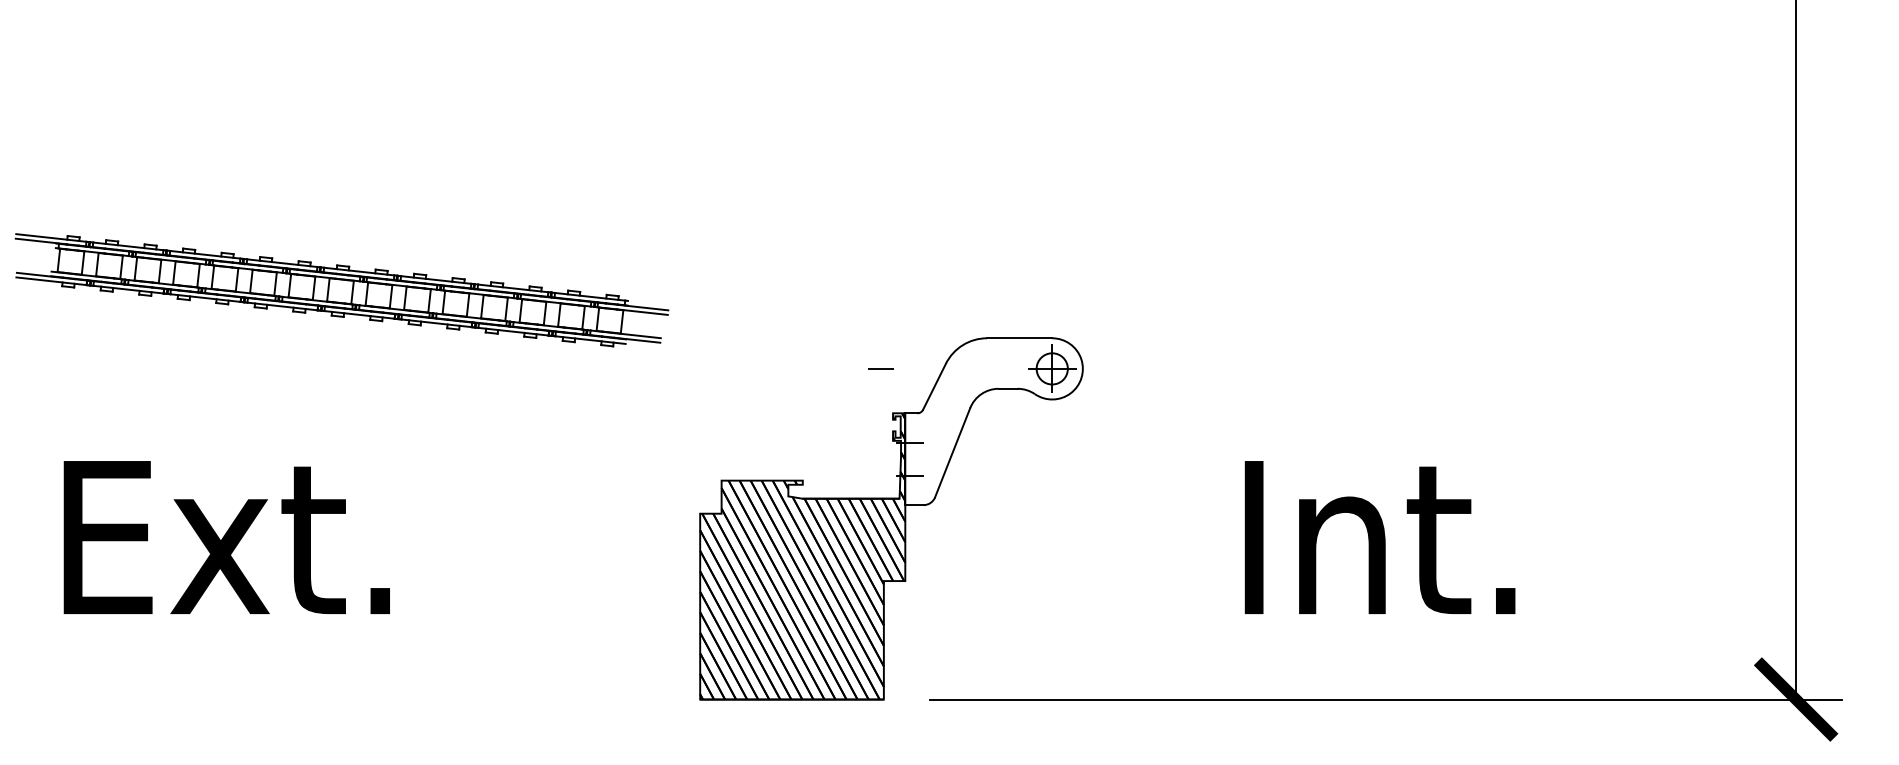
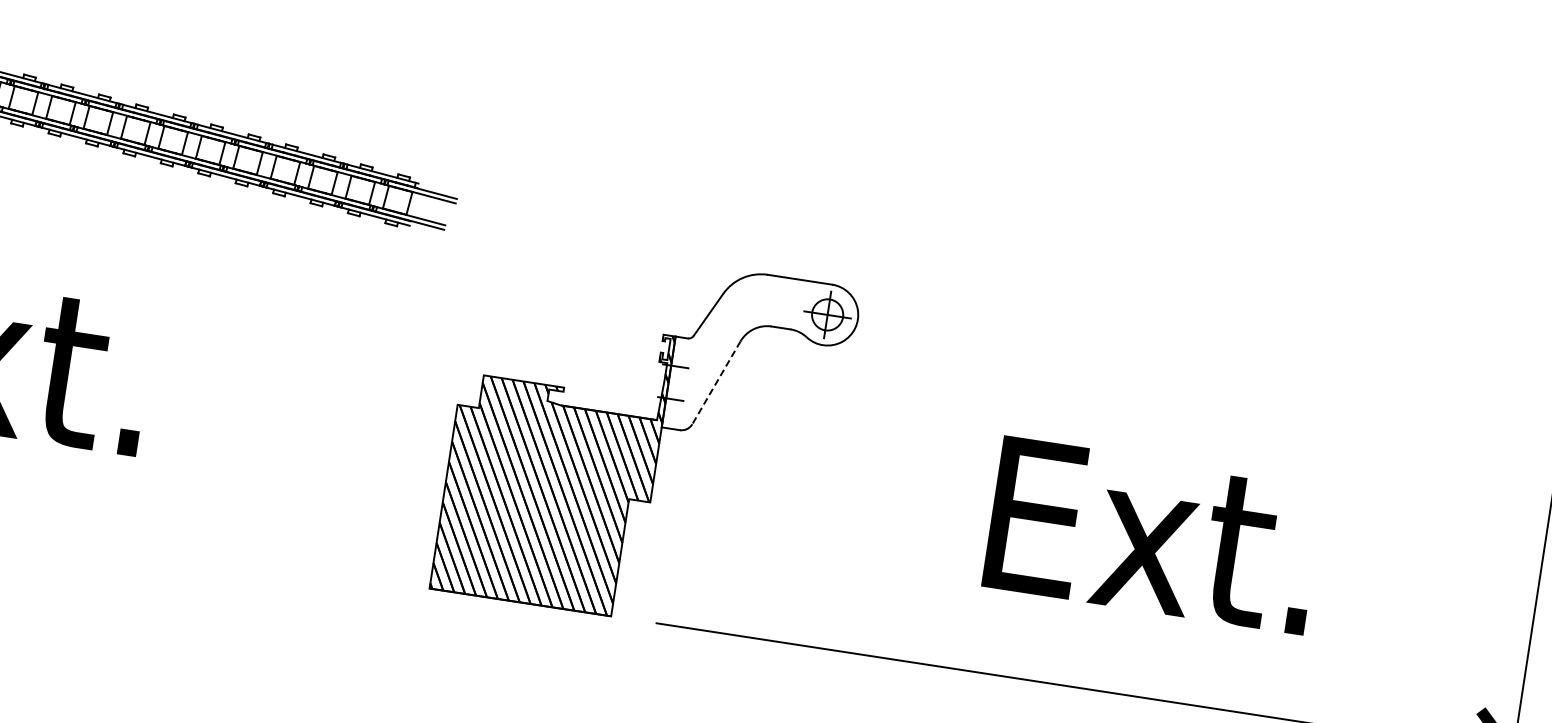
line: (880, 368) -> (657, 288), removed
line: (952, 452) -> (716, 382), solid -> dashed
text: (1417, 537) -> (1163, 536), Int. -> Ext.

